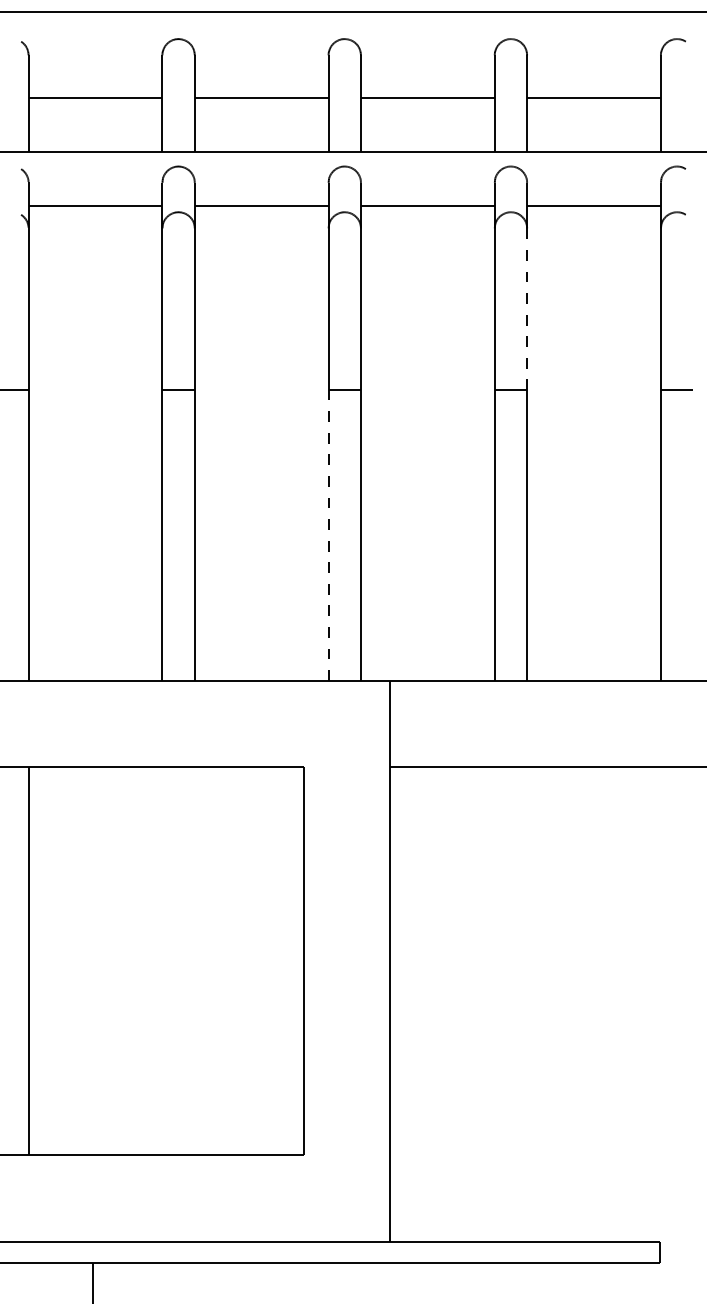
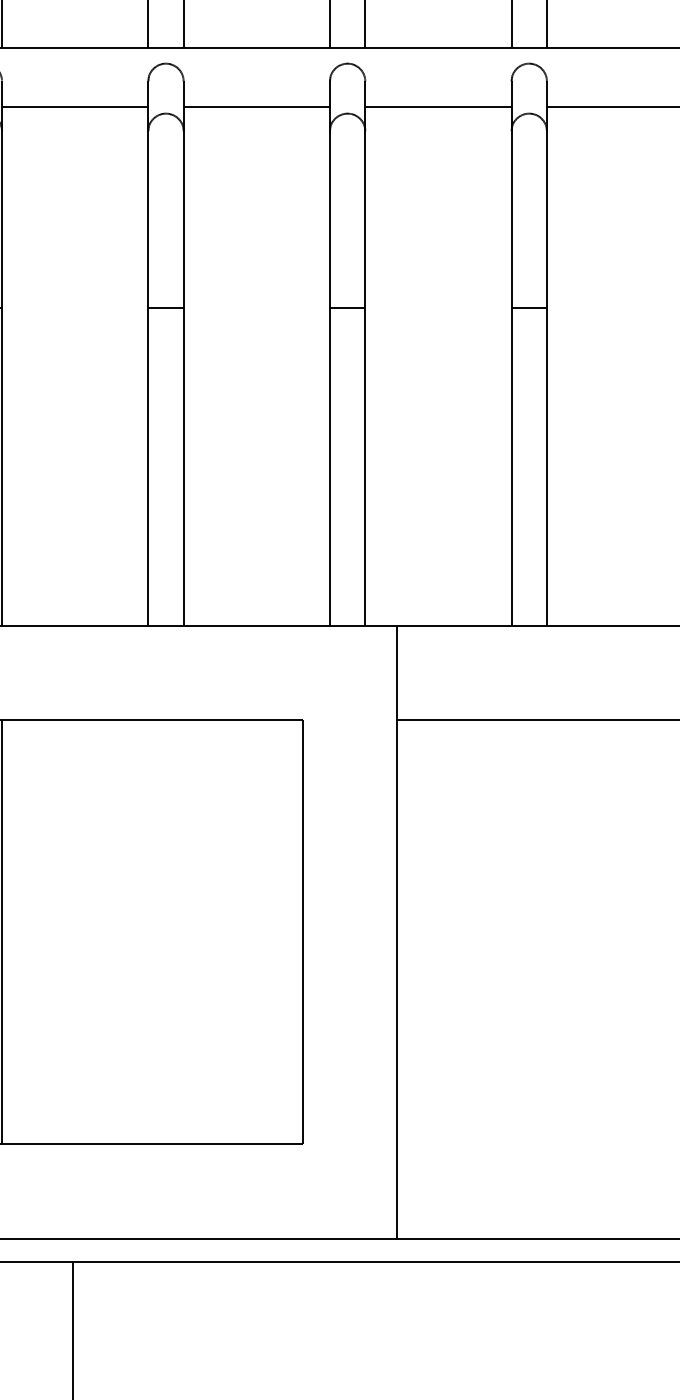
line: (527, 309) -> (547, 219), dashed -> solid
line: (328, 535) -> (329, 466), dashed -> solid

